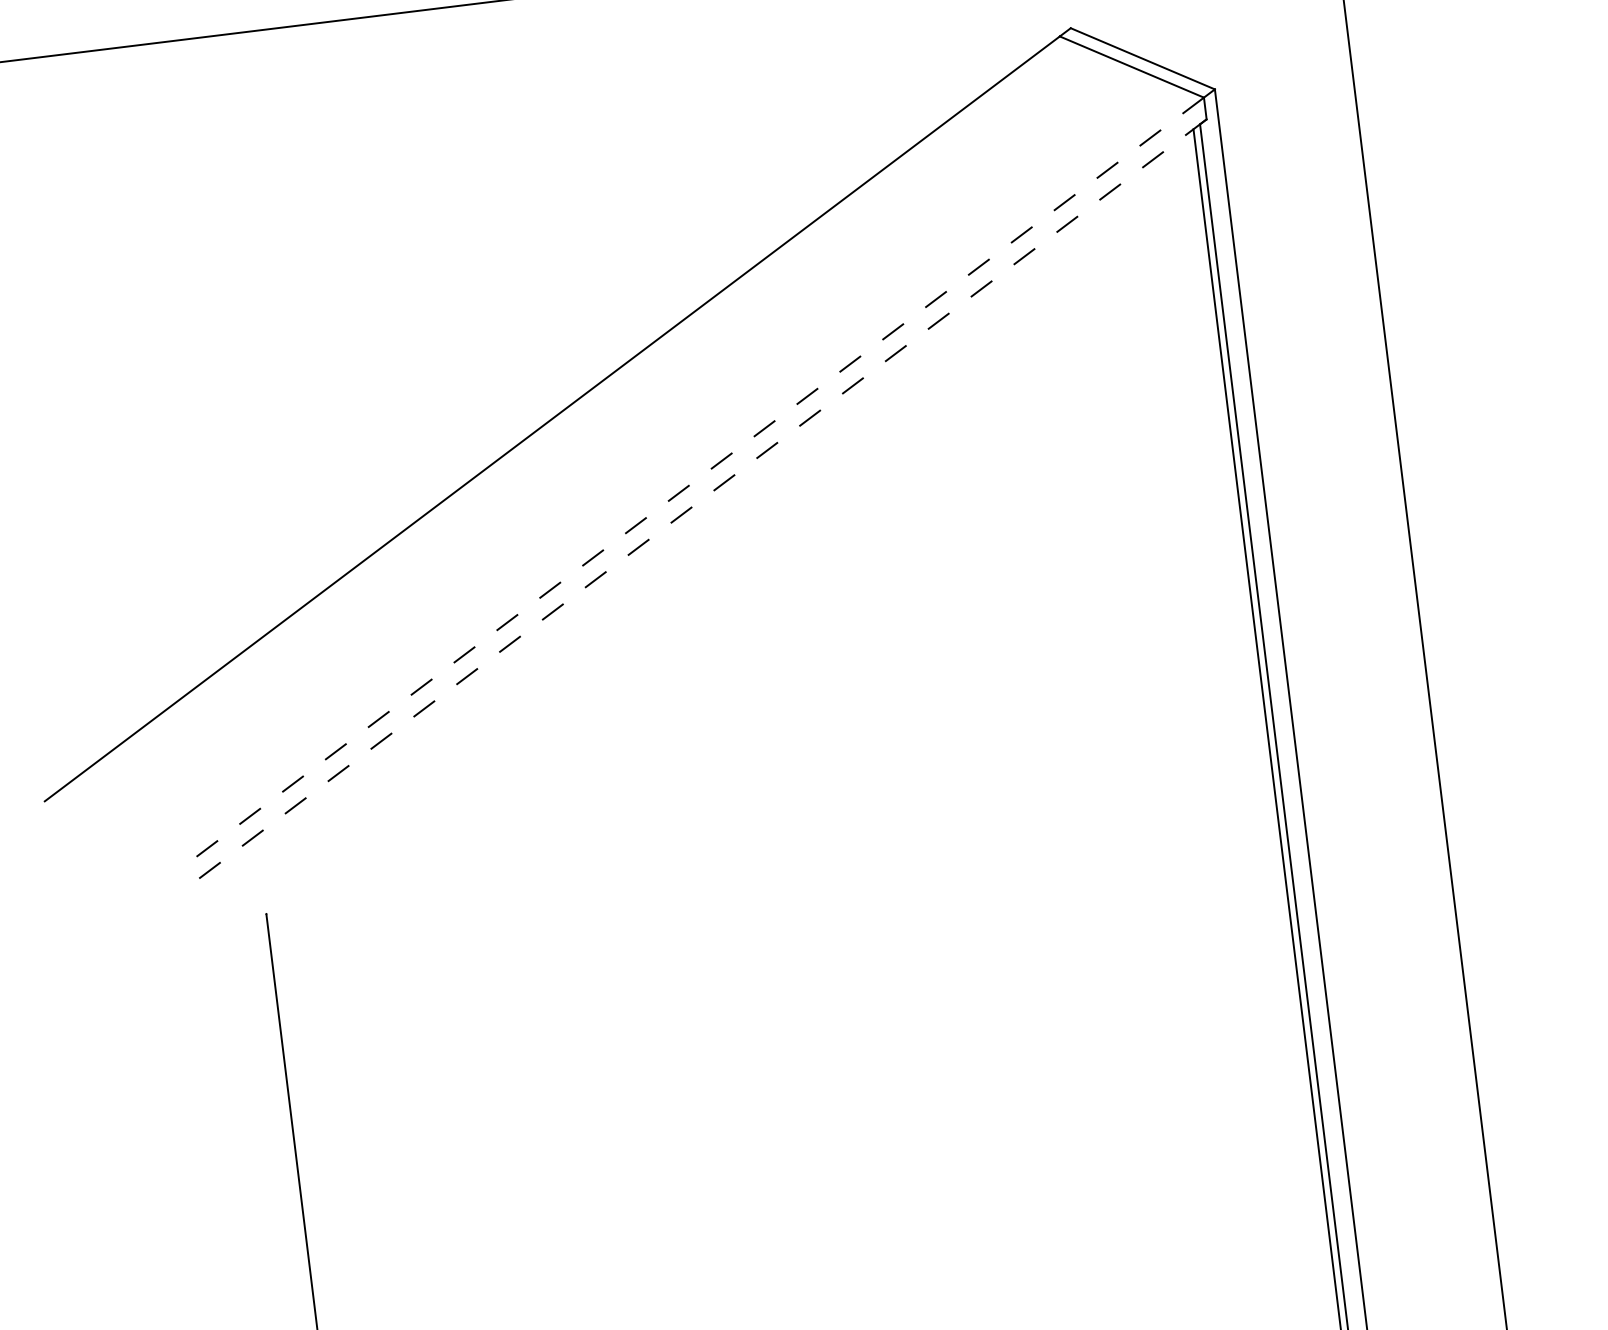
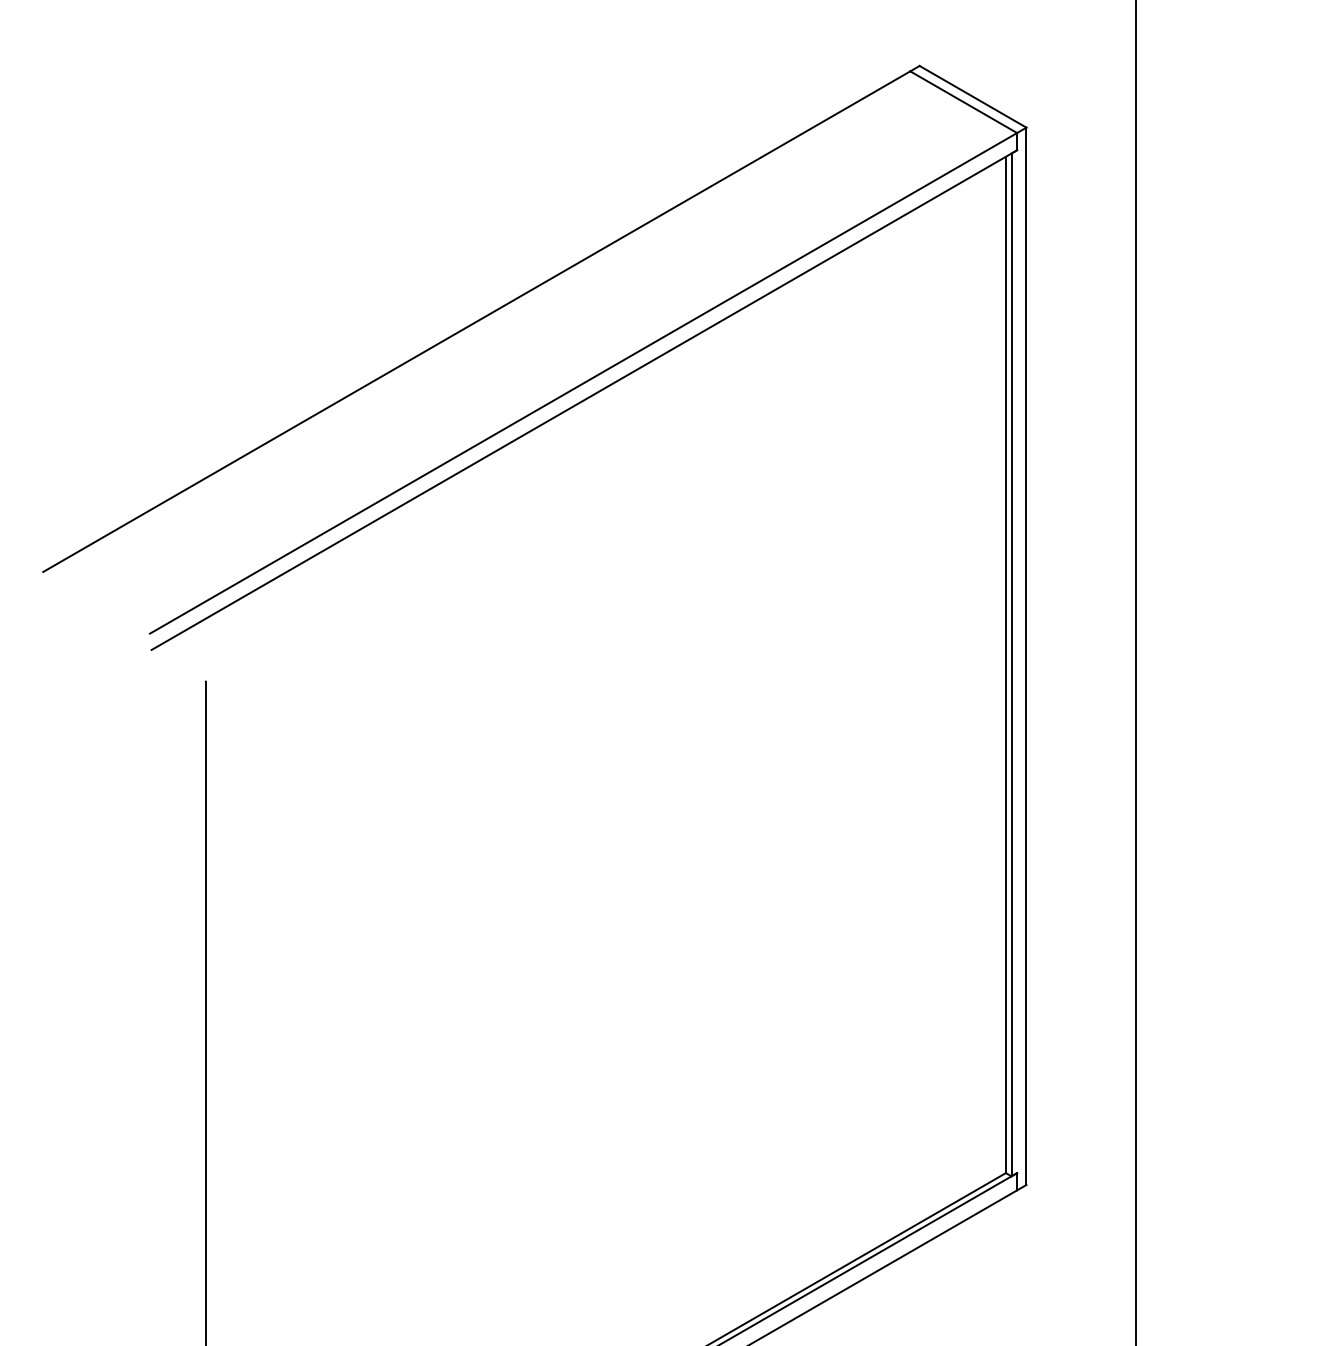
line: (696, 480) -> (583, 383), dashed -> solid
line: (700, 501) -> (584, 400), dashed -> solid

